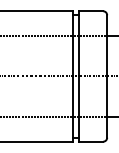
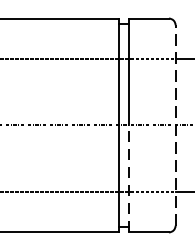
line: (107, 76) -> (176, 125), solid -> dashed
line: (79, 109) -> (130, 179), solid -> dashed

